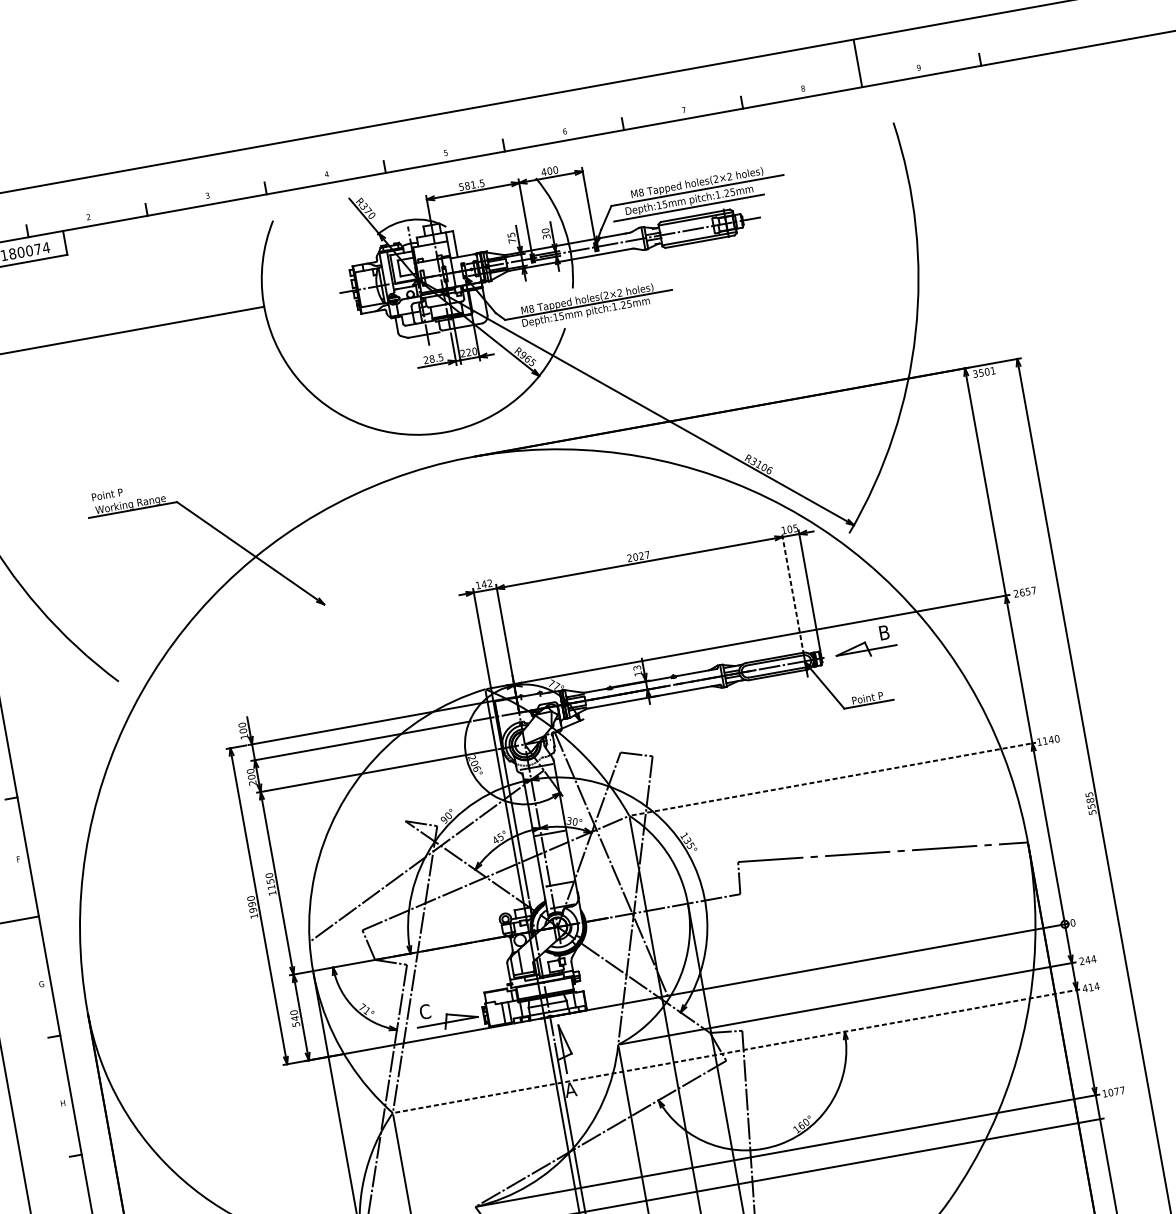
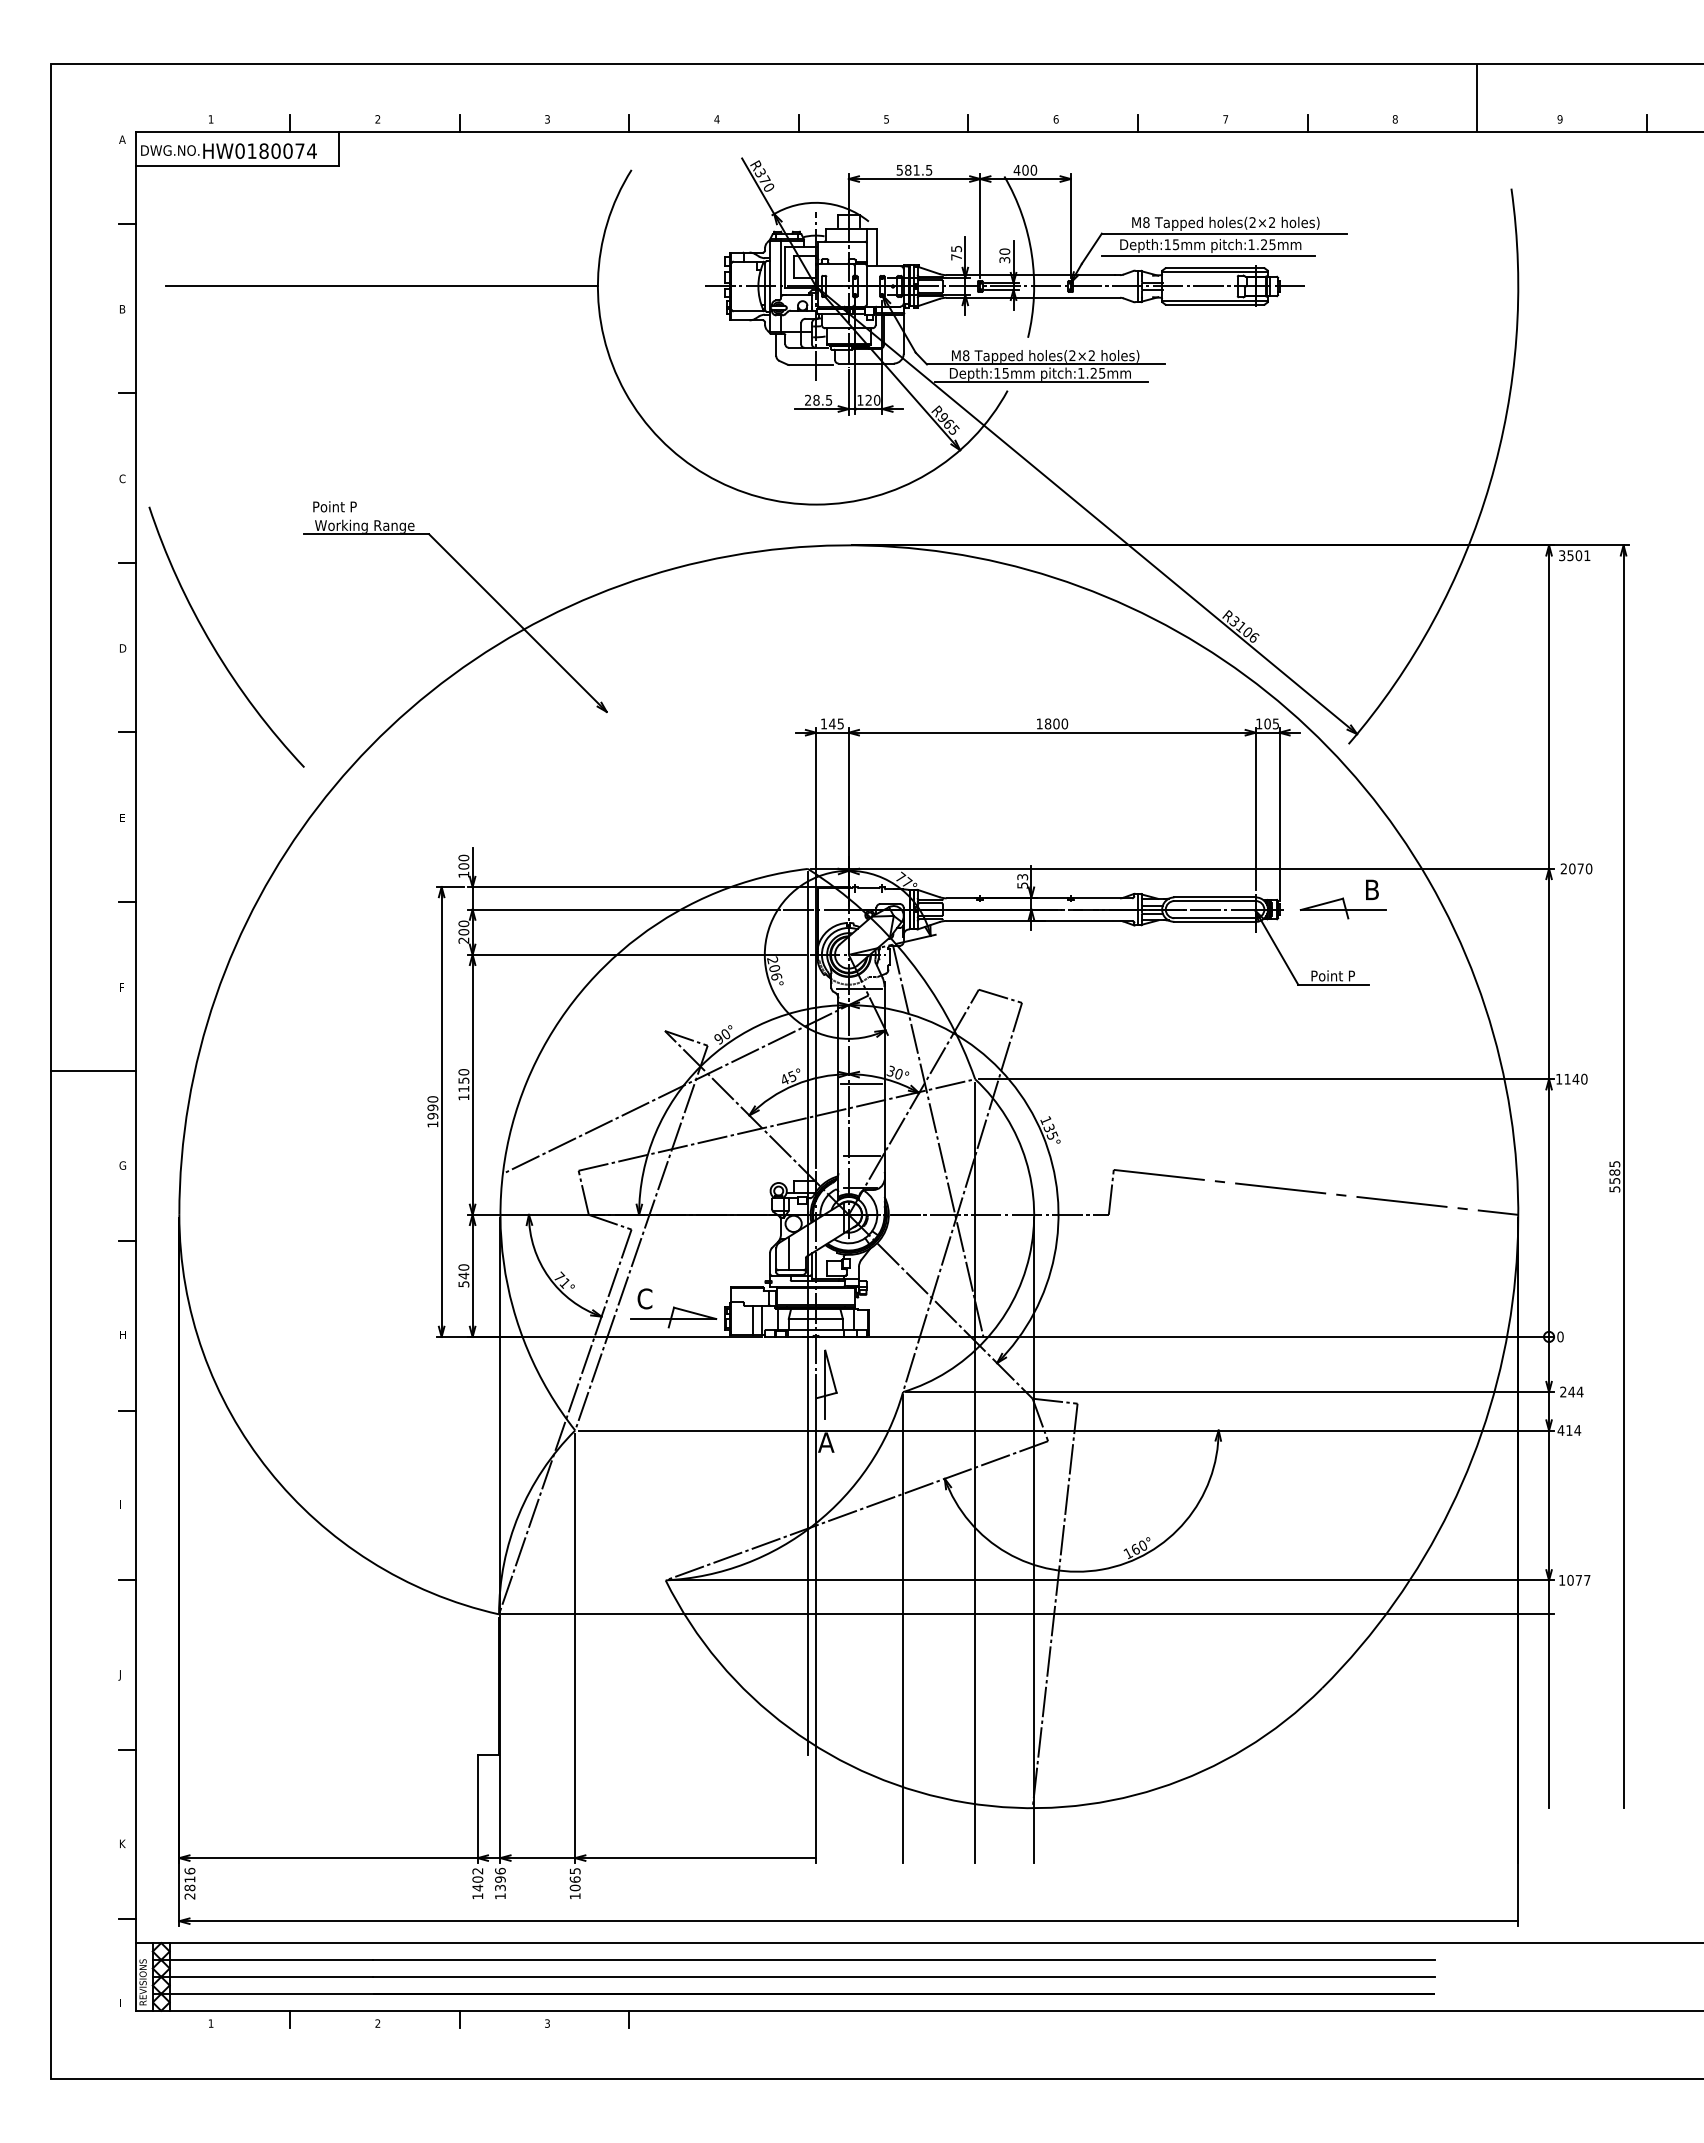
line: (587, 318) -> (1041, 382), added
text: (462, 352) -> (860, 399), 220 -> 120
text: (638, 556) -> (1052, 723), 2027 -> 1800
text: (489, 583) -> (840, 723), 142 -> 145
line: (792, 590) -> (1255, 808), dashed -> solid
text: (1027, 591) -> (1580, 868), 2657 -> 2070
text: (638, 673) -> (1022, 885), 13 -> 53
line: (834, 779) -> (1266, 1079), dashed -> solid
line: (737, 1051) -> (1066, 1430), dashed -> solid

